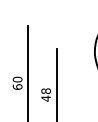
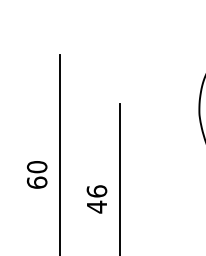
text: (45, 91) -> (95, 192), 48 -> 46

